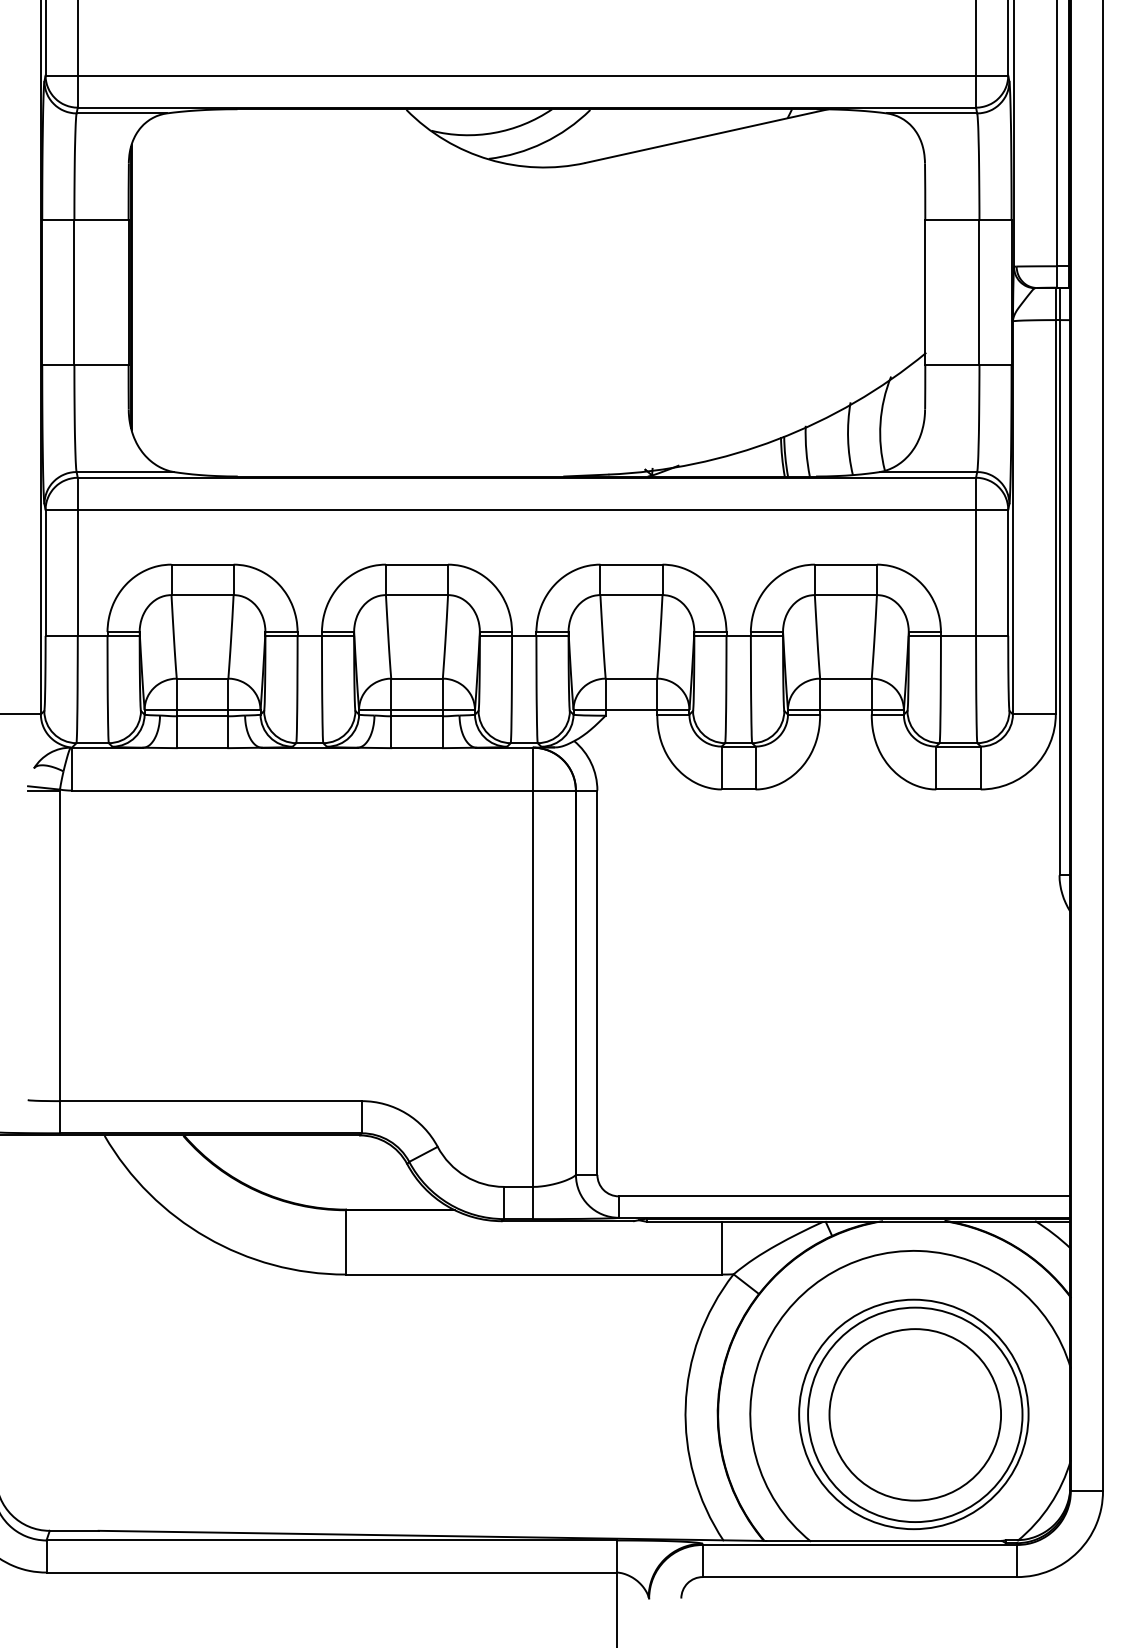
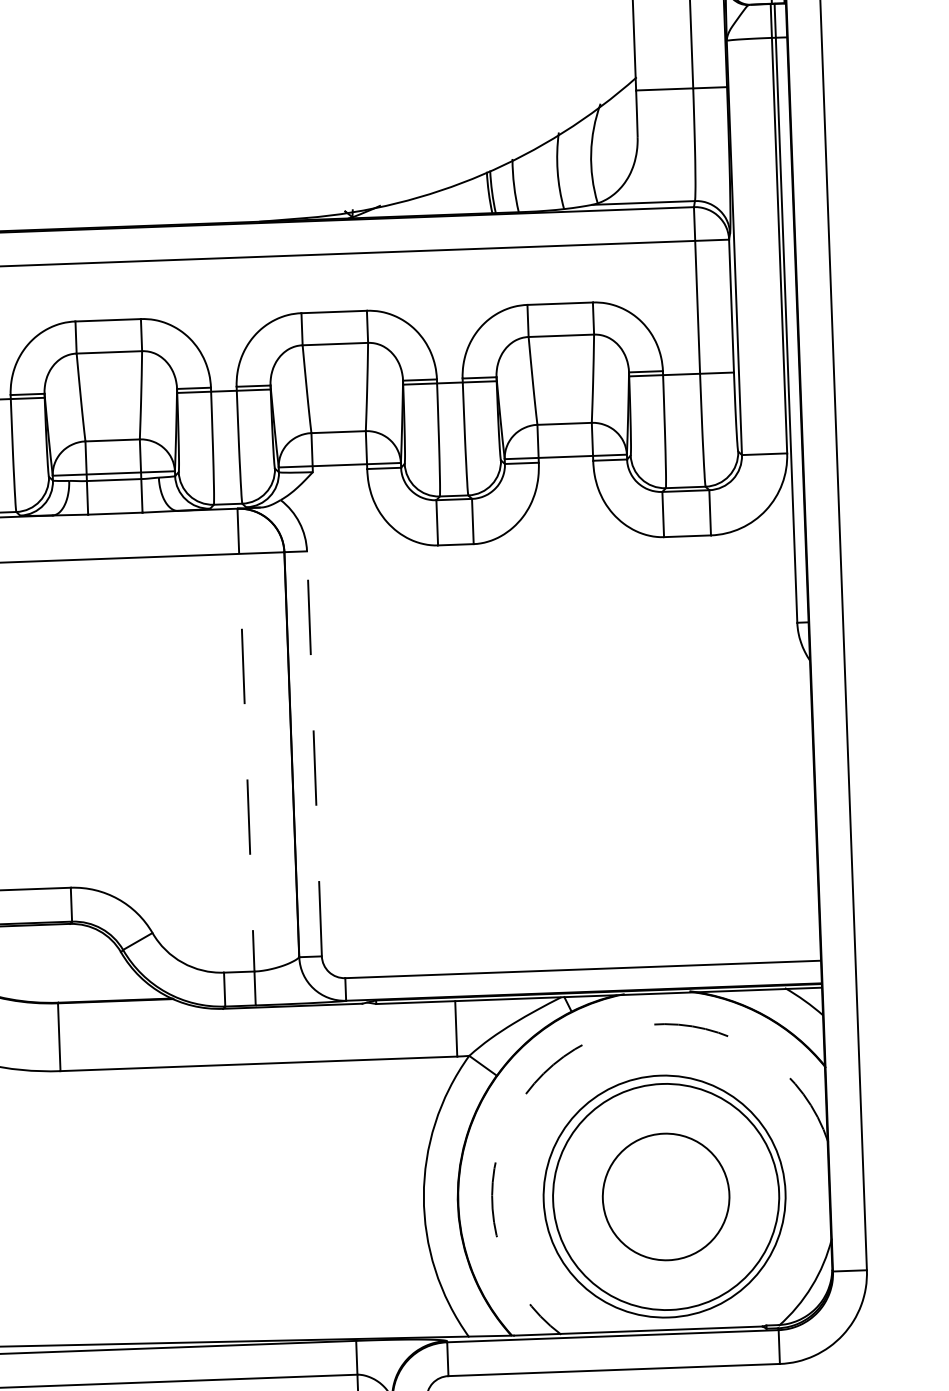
line: (597, 982) -> (314, 753), solid -> dashed
line: (532, 983) -> (246, 757), solid -> dashed
arc: (823, 1278) -> (564, 1056), solid -> dashed
circle: (915, 1414) -> (666, 1196), size x0.7

